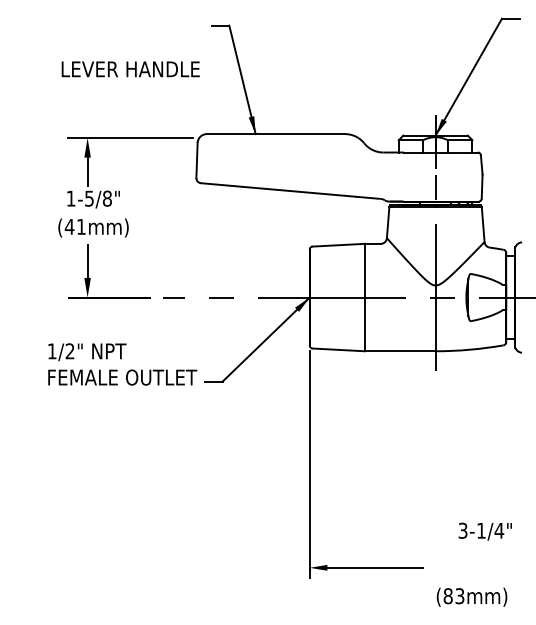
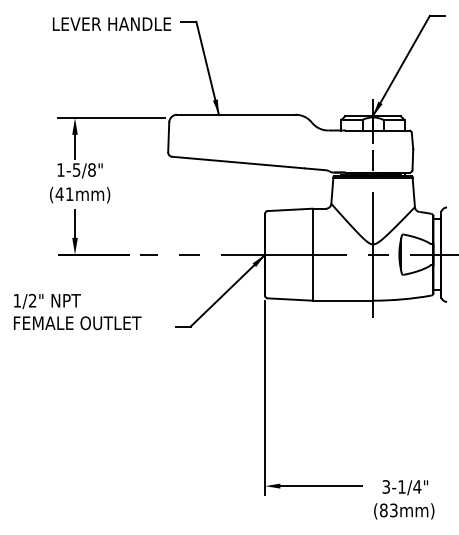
text: (130, 69) -> (111, 24), moved
text: (122, 364) -> (77, 312), moved
text: (484, 531) -> (404, 487), moved

